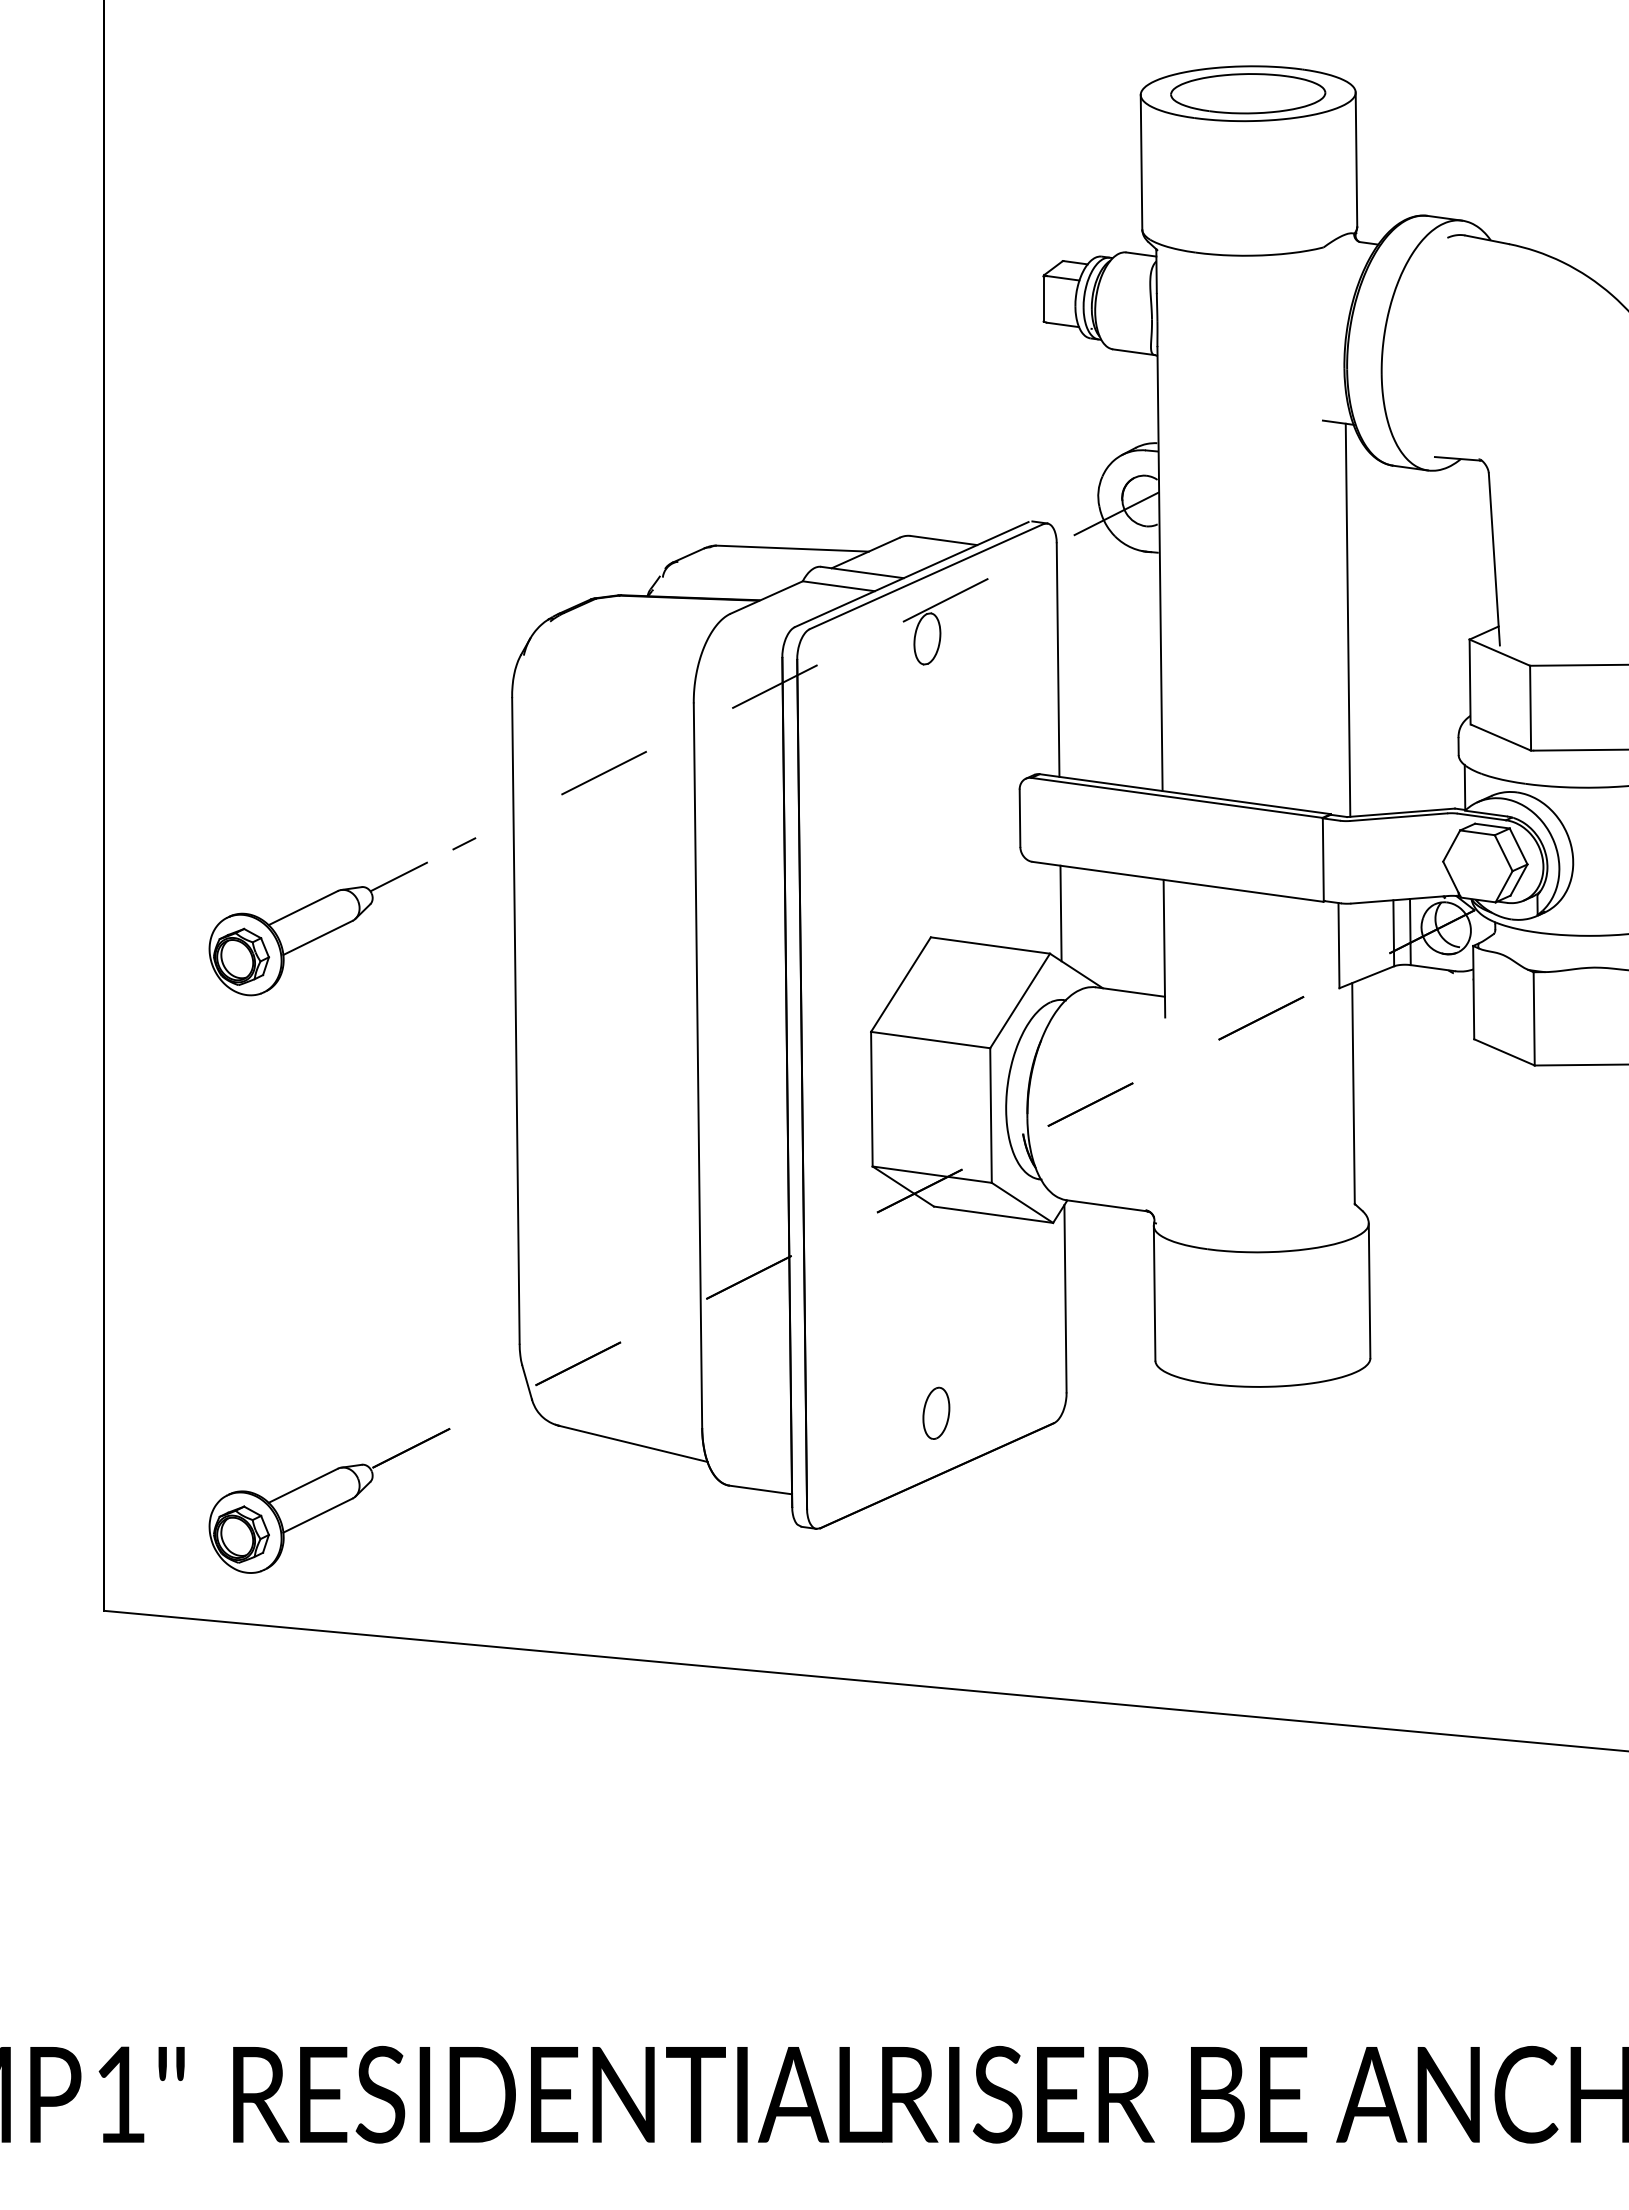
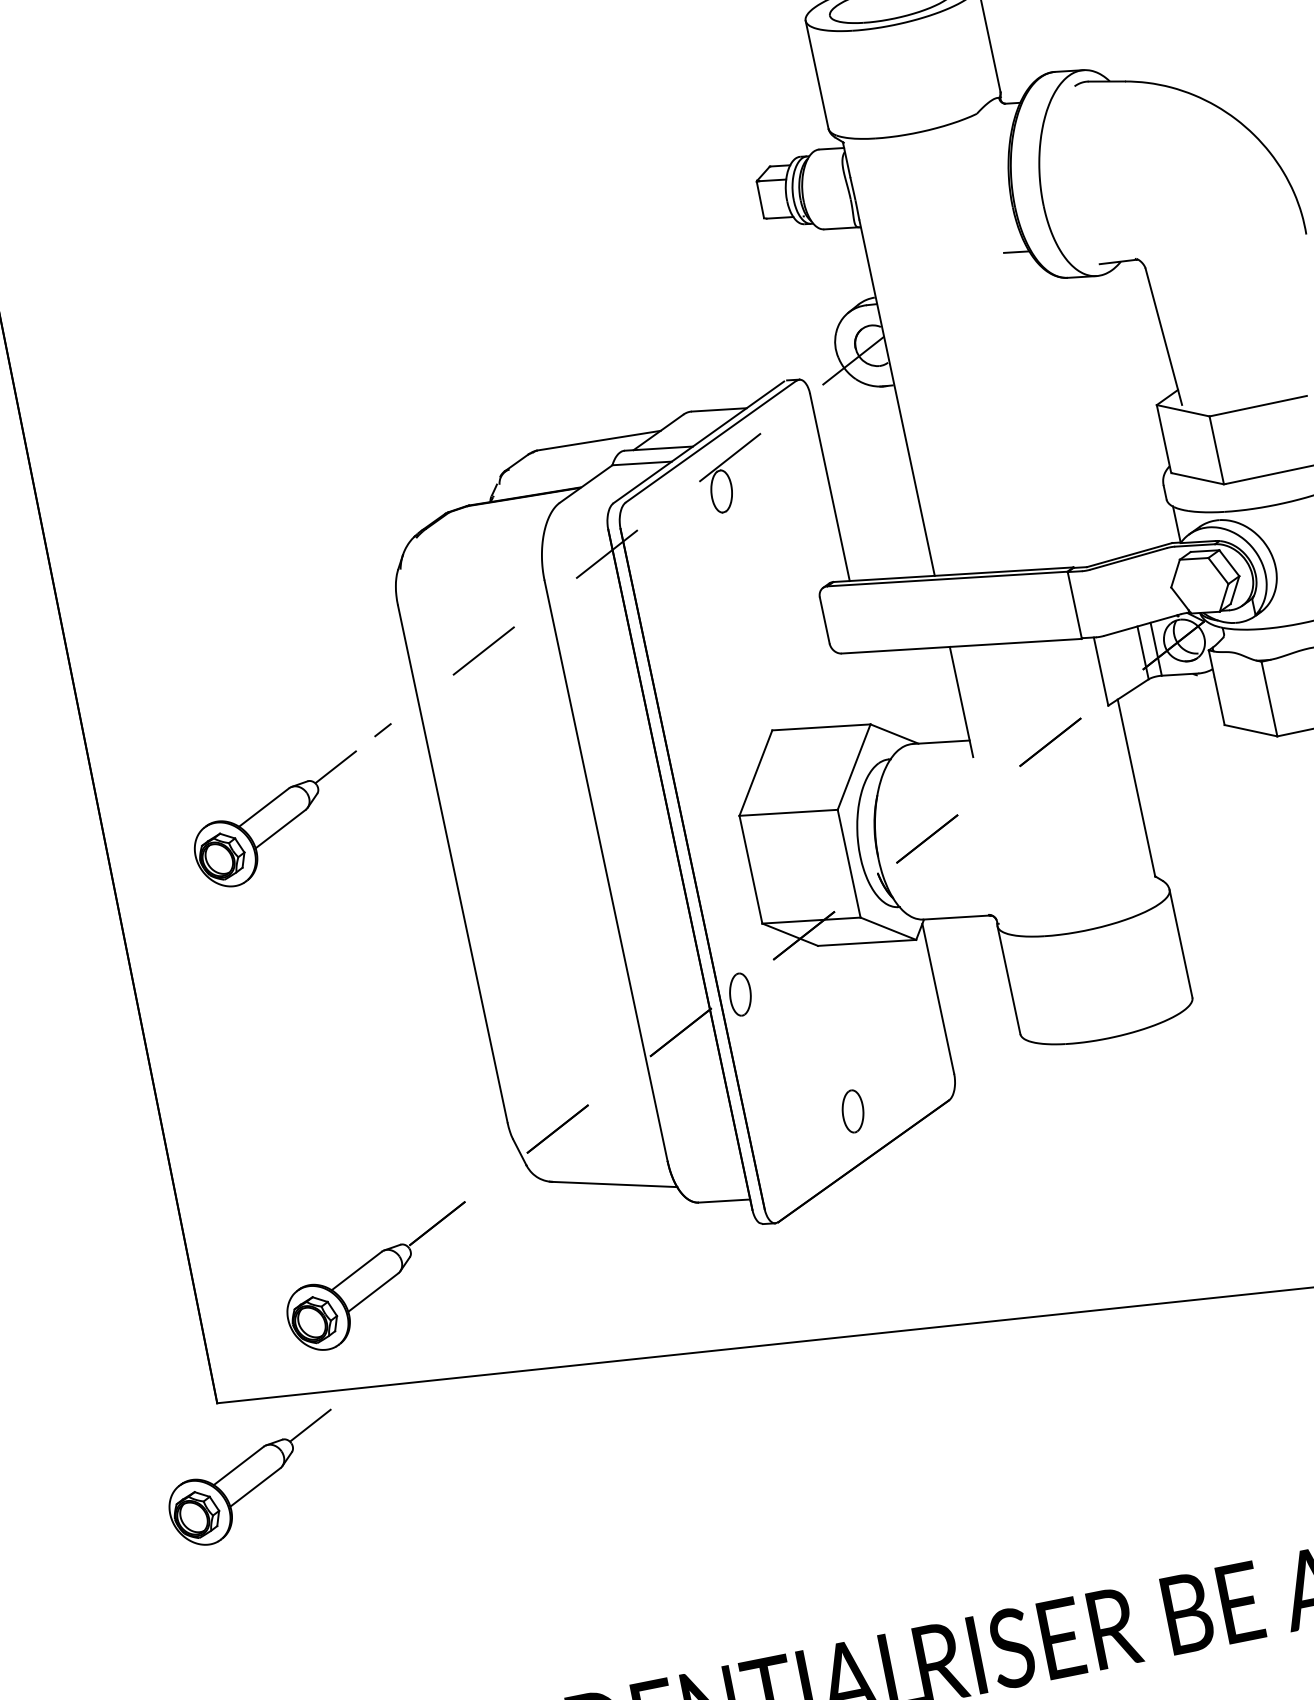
line: (1347, 619) -> (1055, 408), removed
line: (1060, 913) -> (872, 690), removed
part: (829, 1245) -> (740, 993), added
part: (129, 1711) -> (253, 1479), added

